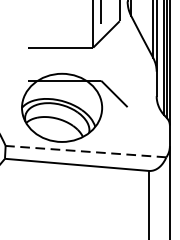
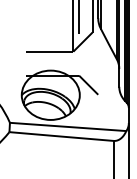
line: (85, 151) -> (67, 126), dashed -> solid

